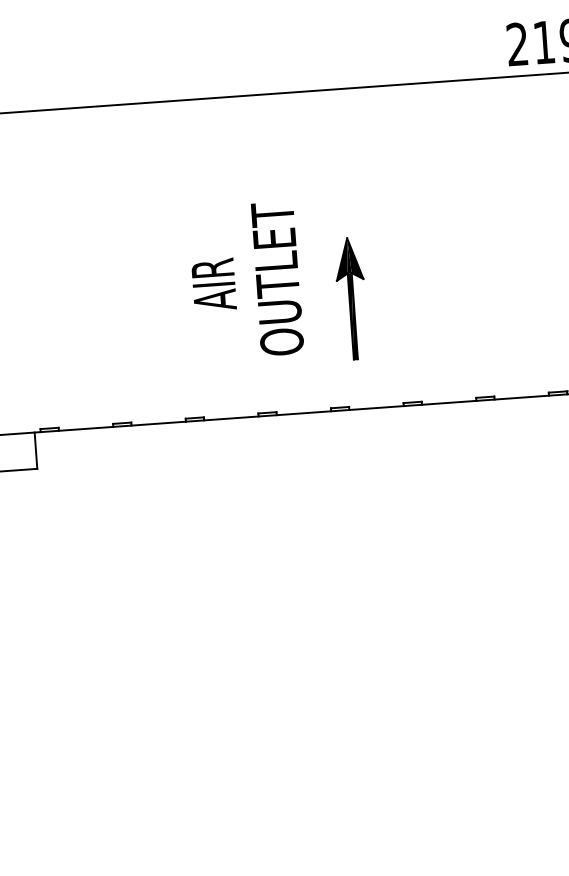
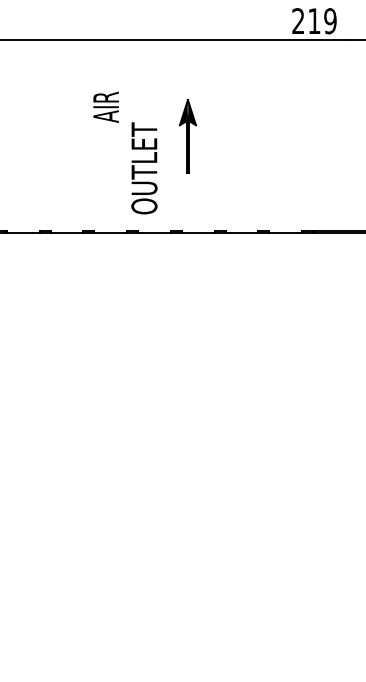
text: (277, 279) -> (144, 168), moved
text: (212, 283) -> (105, 106), moved
part: (350, 298) -> (187, 136), moved

